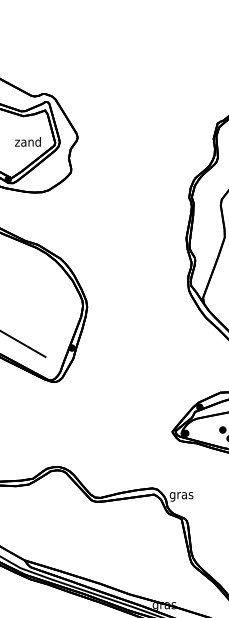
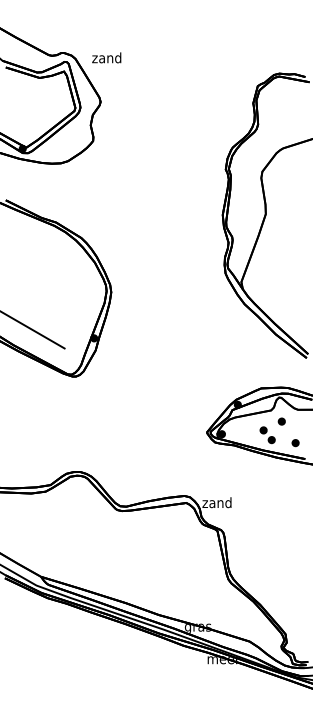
text: (27, 141) -> (106, 57), moved
text: (180, 495) -> (216, 503), gras -> zand

